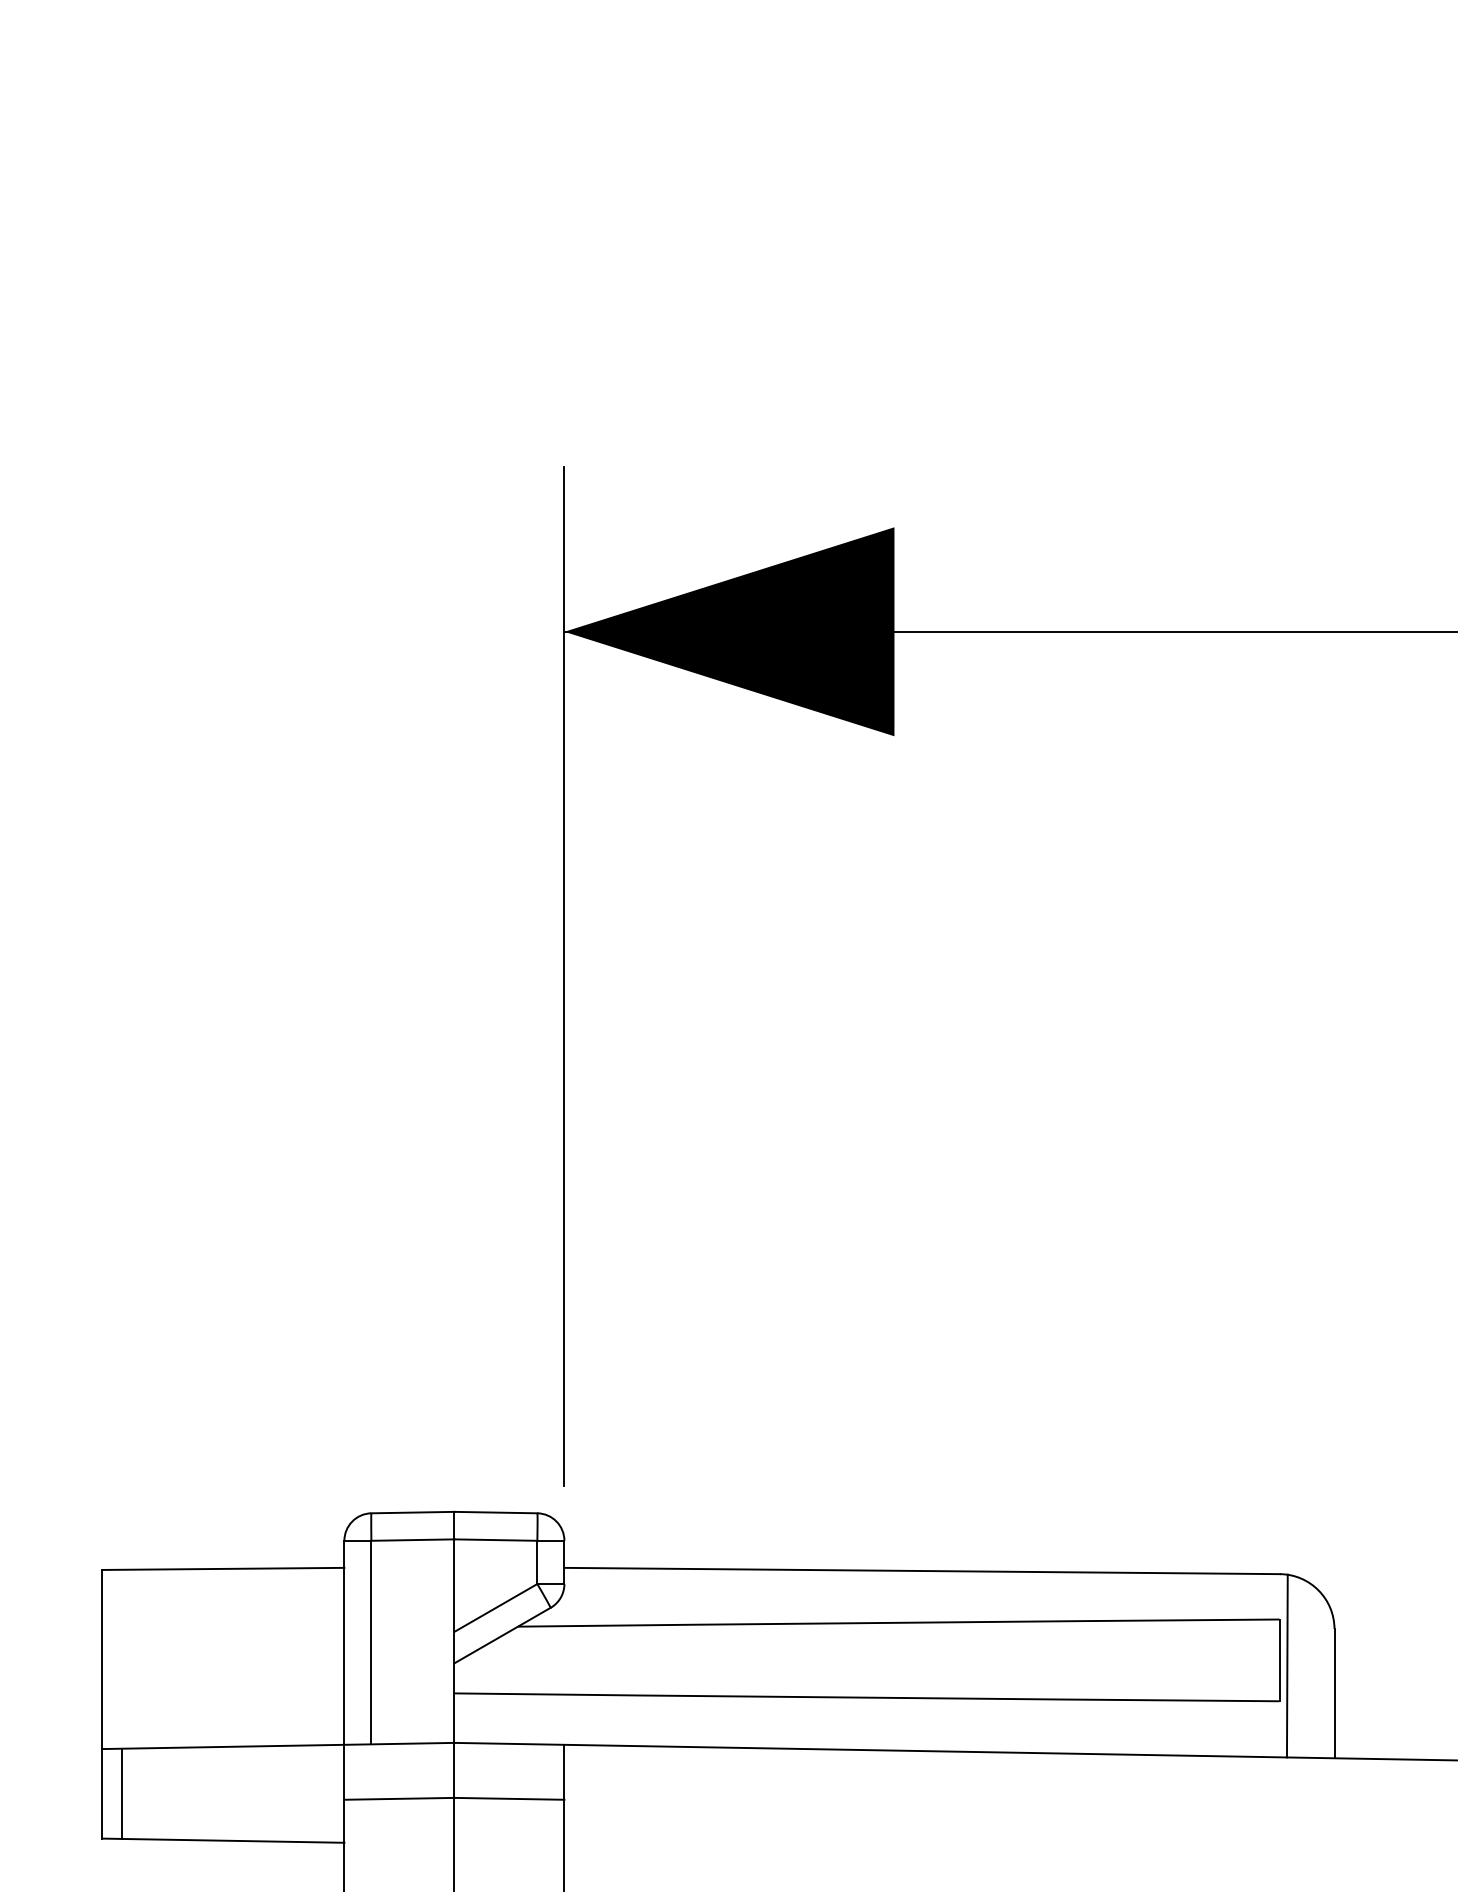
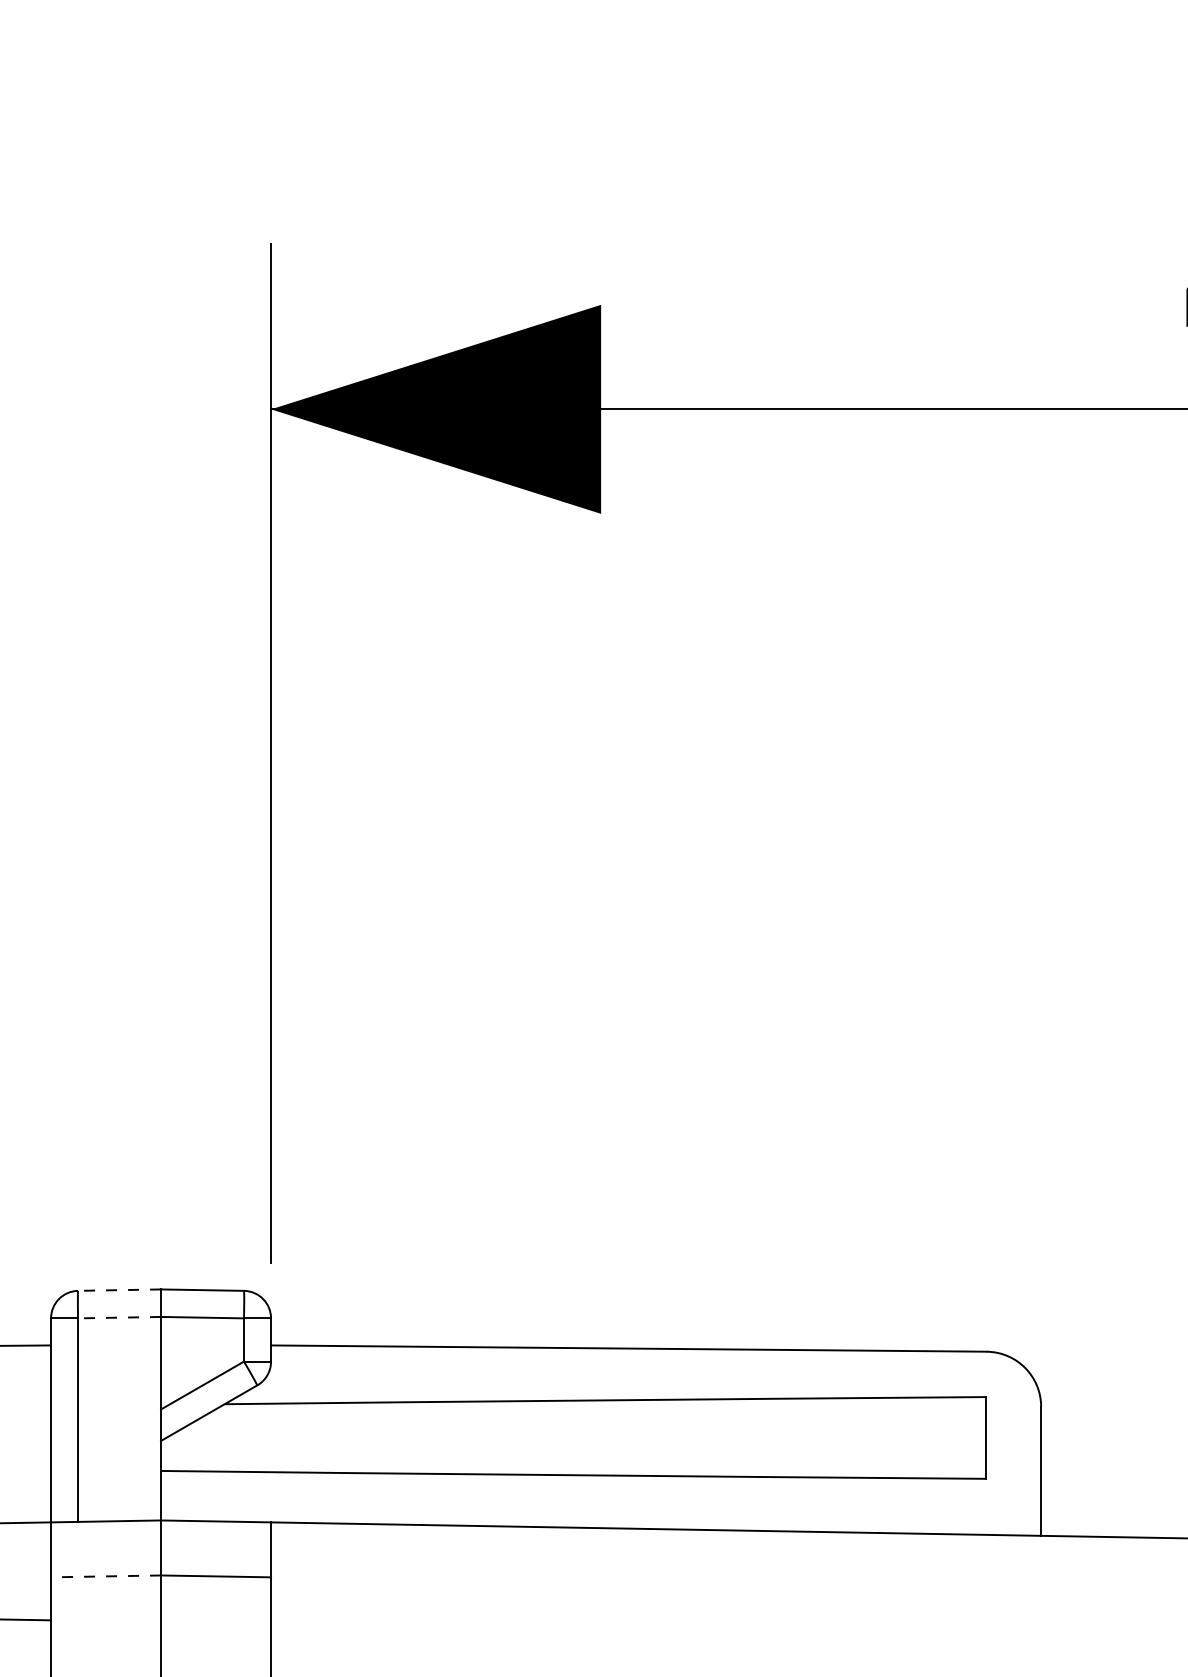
line: (412, 1512) -> (119, 1290), solid -> dashed
line: (412, 1540) -> (119, 1318), solid -> dashed
line: (1286, 1665) -> (993, 1443), removed
line: (398, 1798) -> (105, 1576), solid -> dashed

